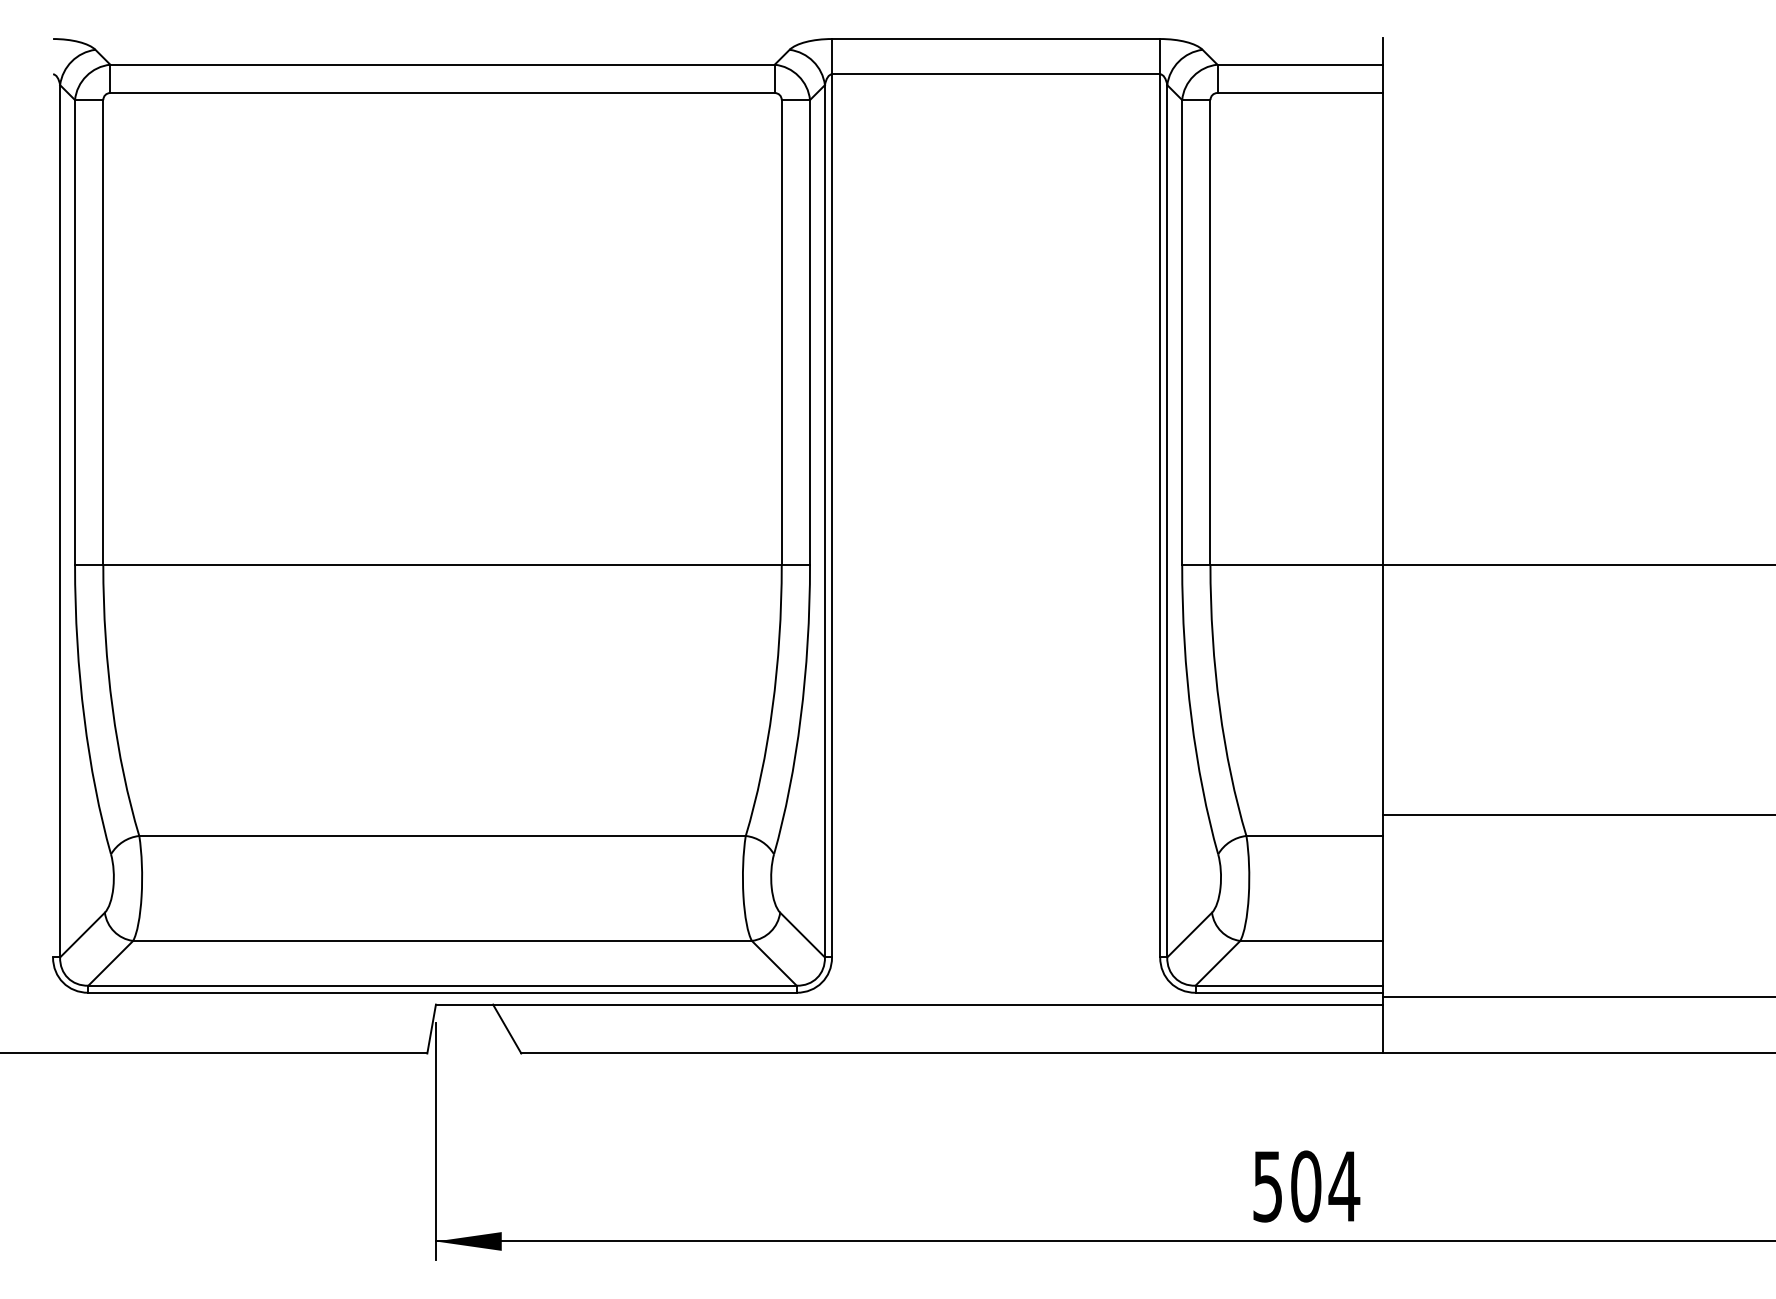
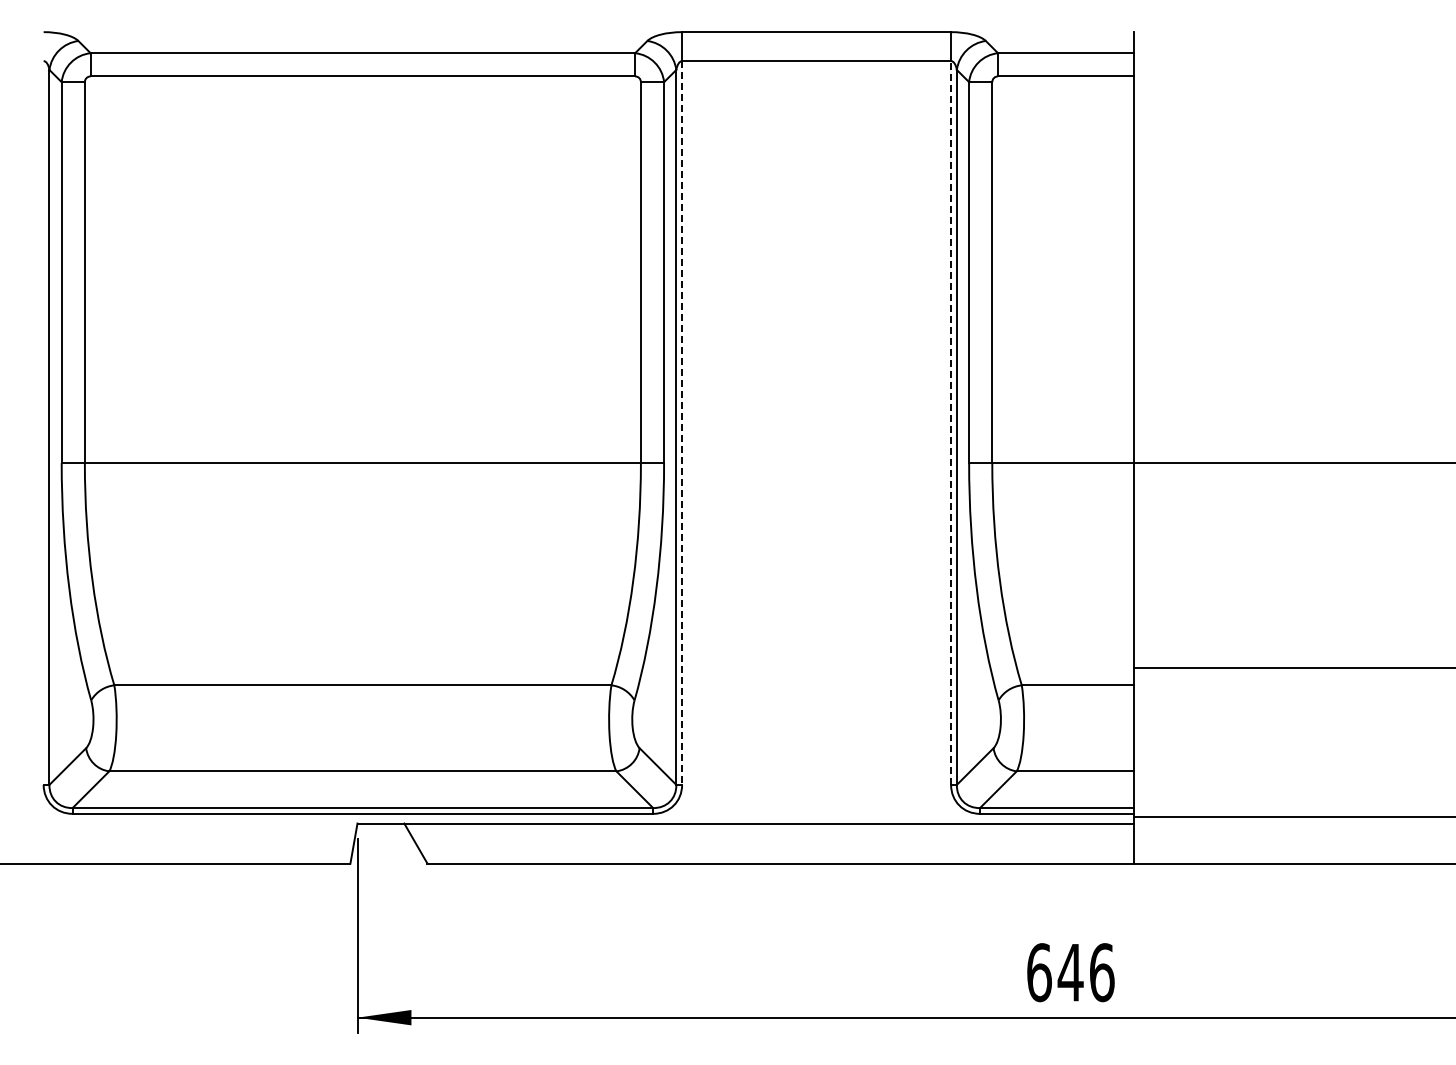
line: (832, 516) -> (682, 423), solid -> dashed
line: (1160, 516) -> (951, 423), solid -> dashed
text: (1307, 1186) -> (1071, 972), 504 -> 646

